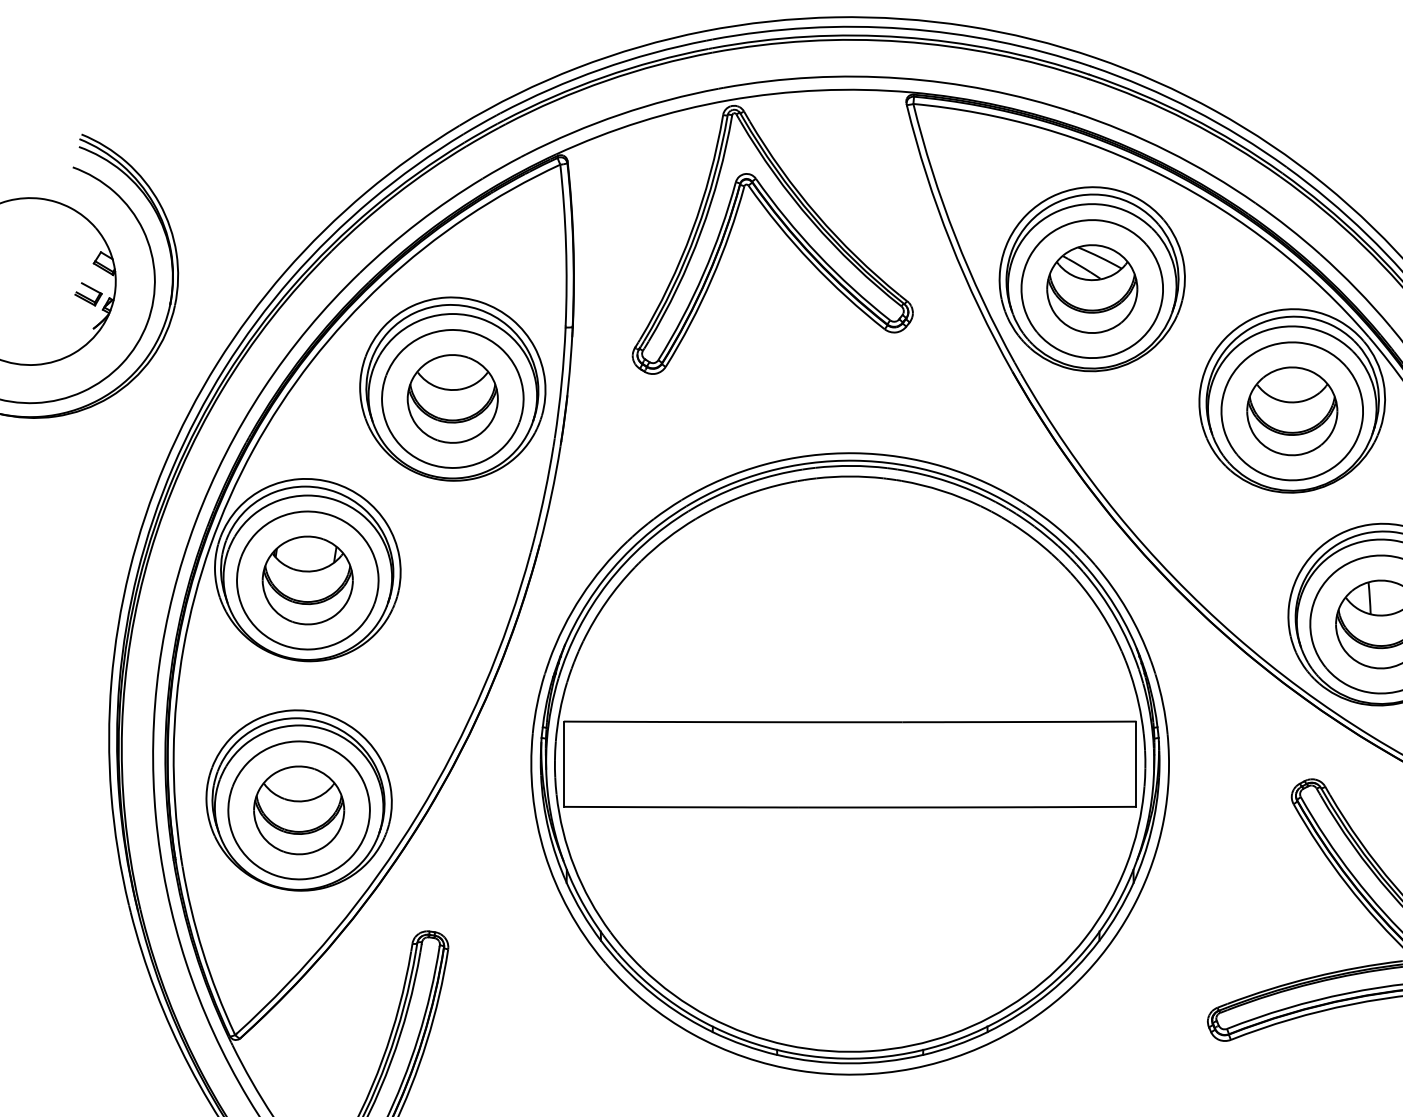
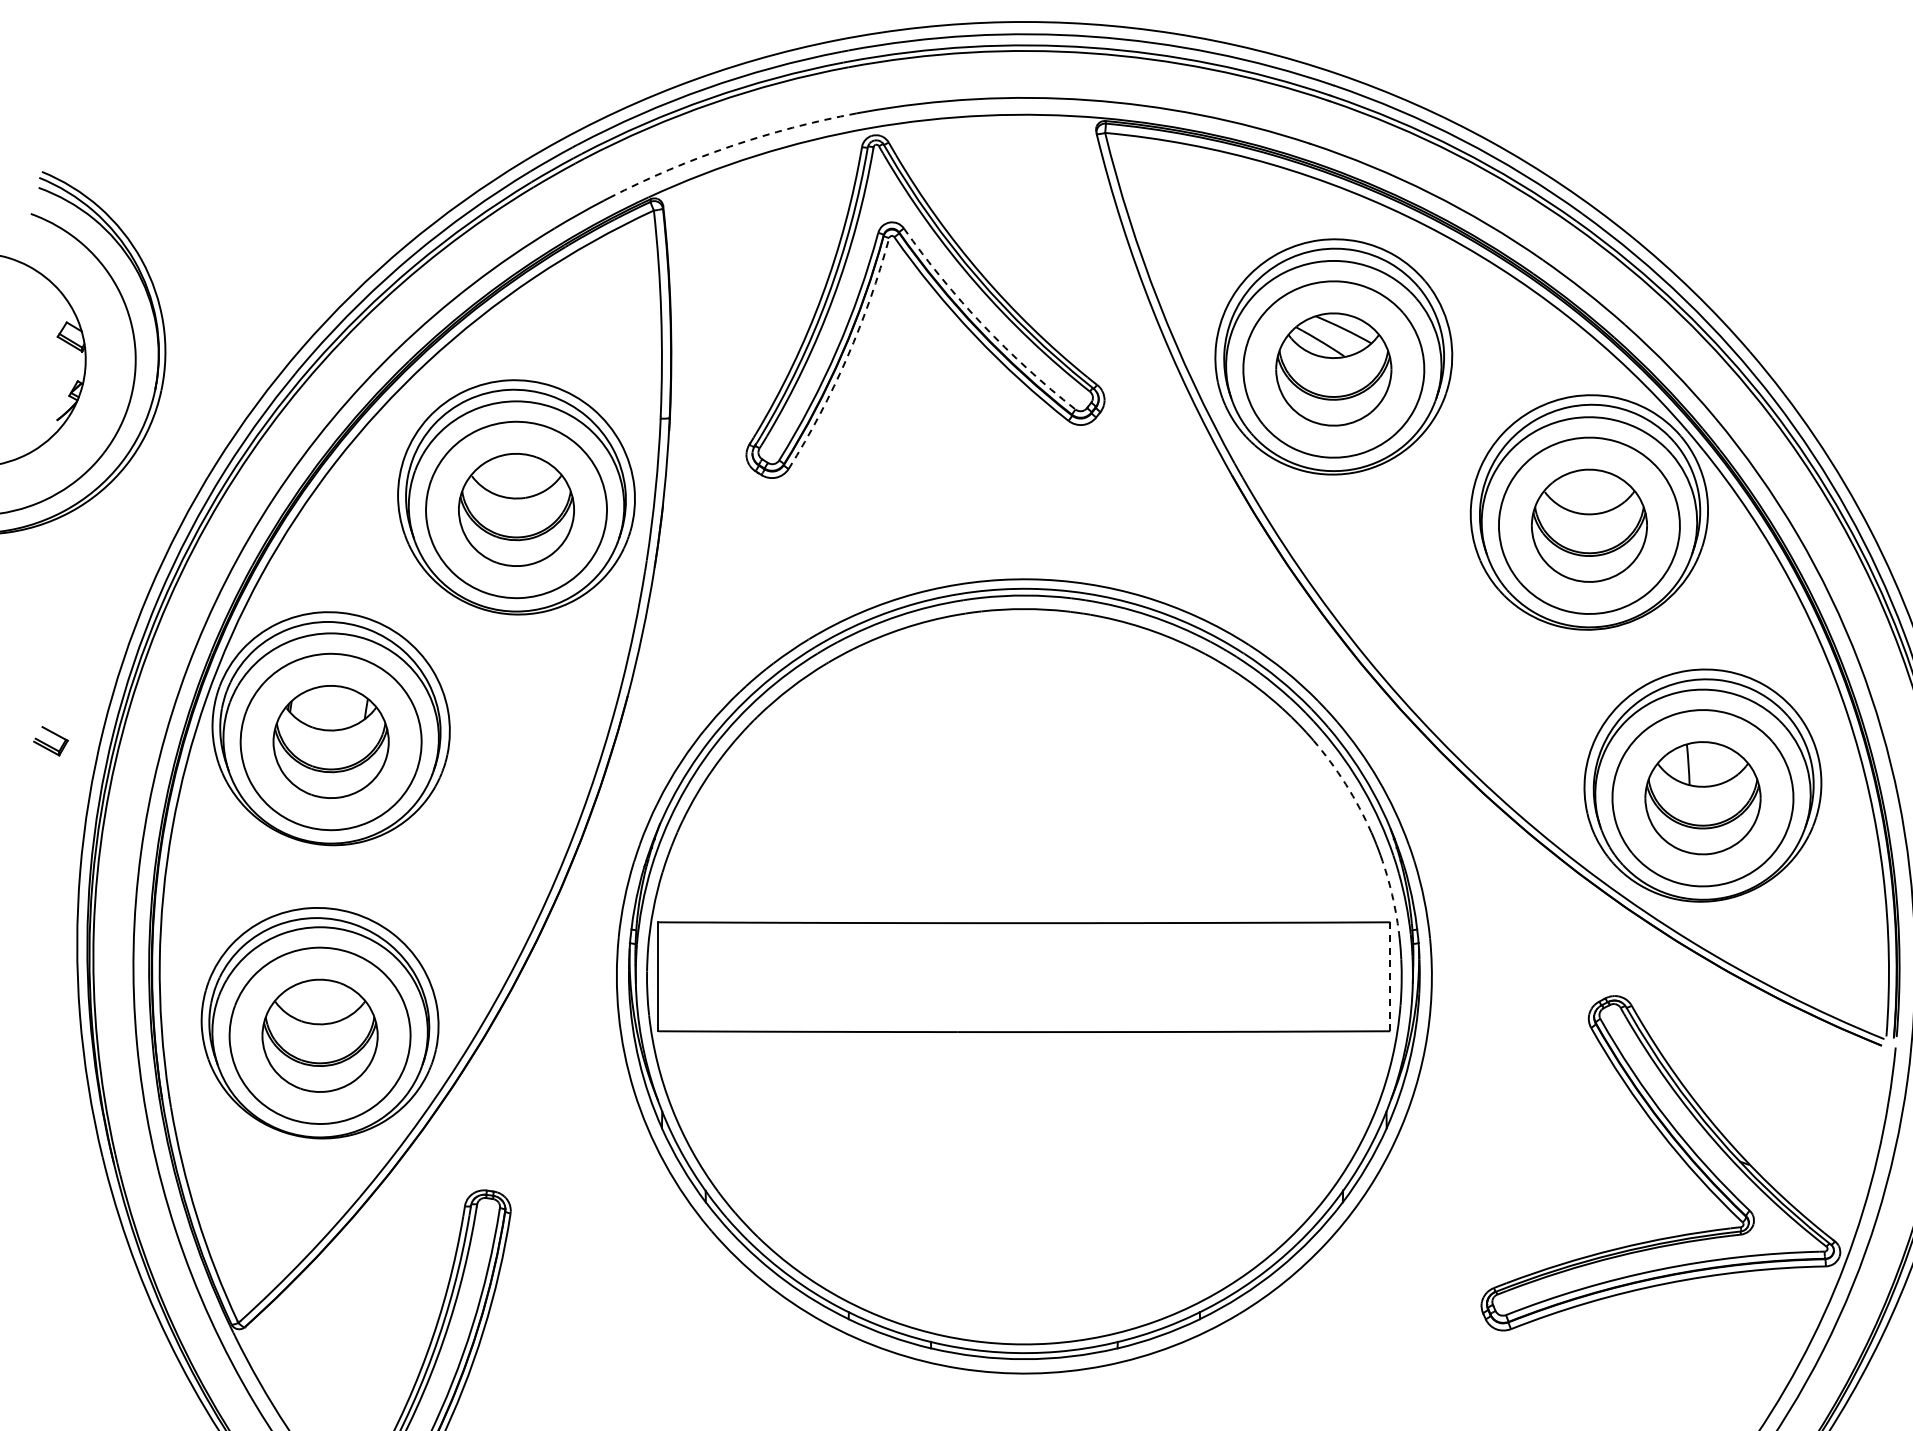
arc: (620, 114) -> (730, 146), solid -> dashed
arc: (818, 254) -> (983, 325), solid -> dashed
arc: (711, 279) -> (847, 357), solid -> dashed
part: (88, 294) -> (50, 741), moved
arc: (1101, 613) -> (1345, 784), solid -> dashed
arc: (1138, 703) -> (1393, 899), solid -> dashed
line: (1136, 763) -> (1390, 976), solid -> dashed

